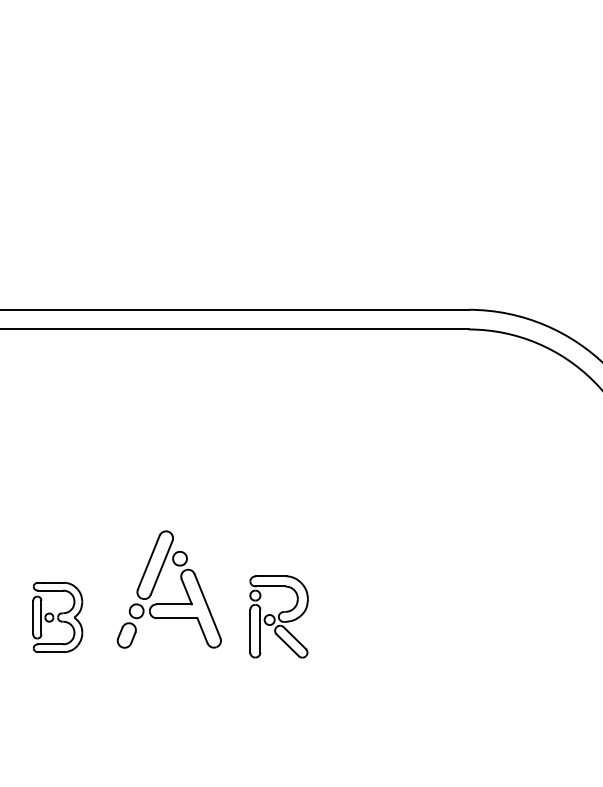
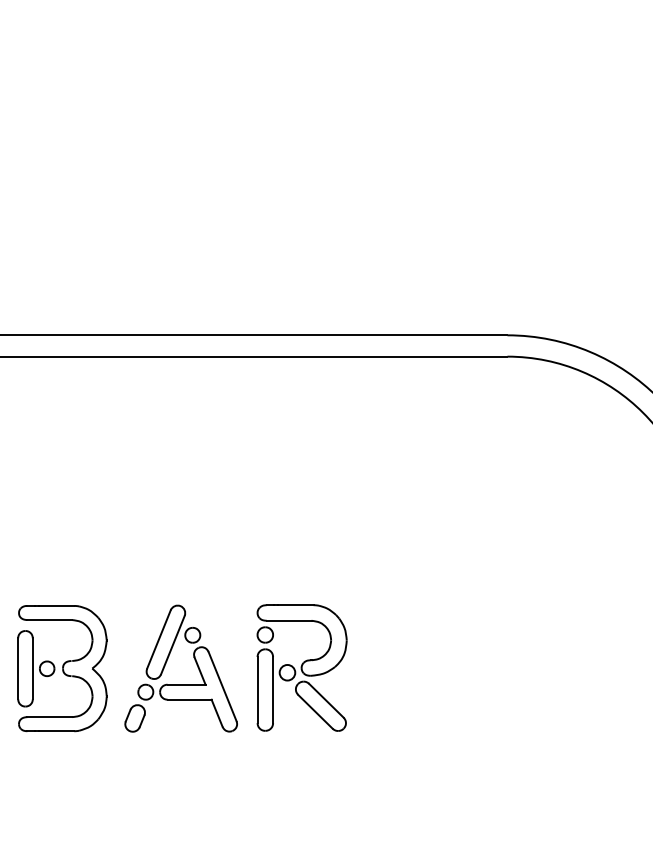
part: (155, 586) -> (166, 665), moved
part: (279, 616) -> (302, 667), size x1.43
part: (57, 617) -> (62, 668), size x1.67

